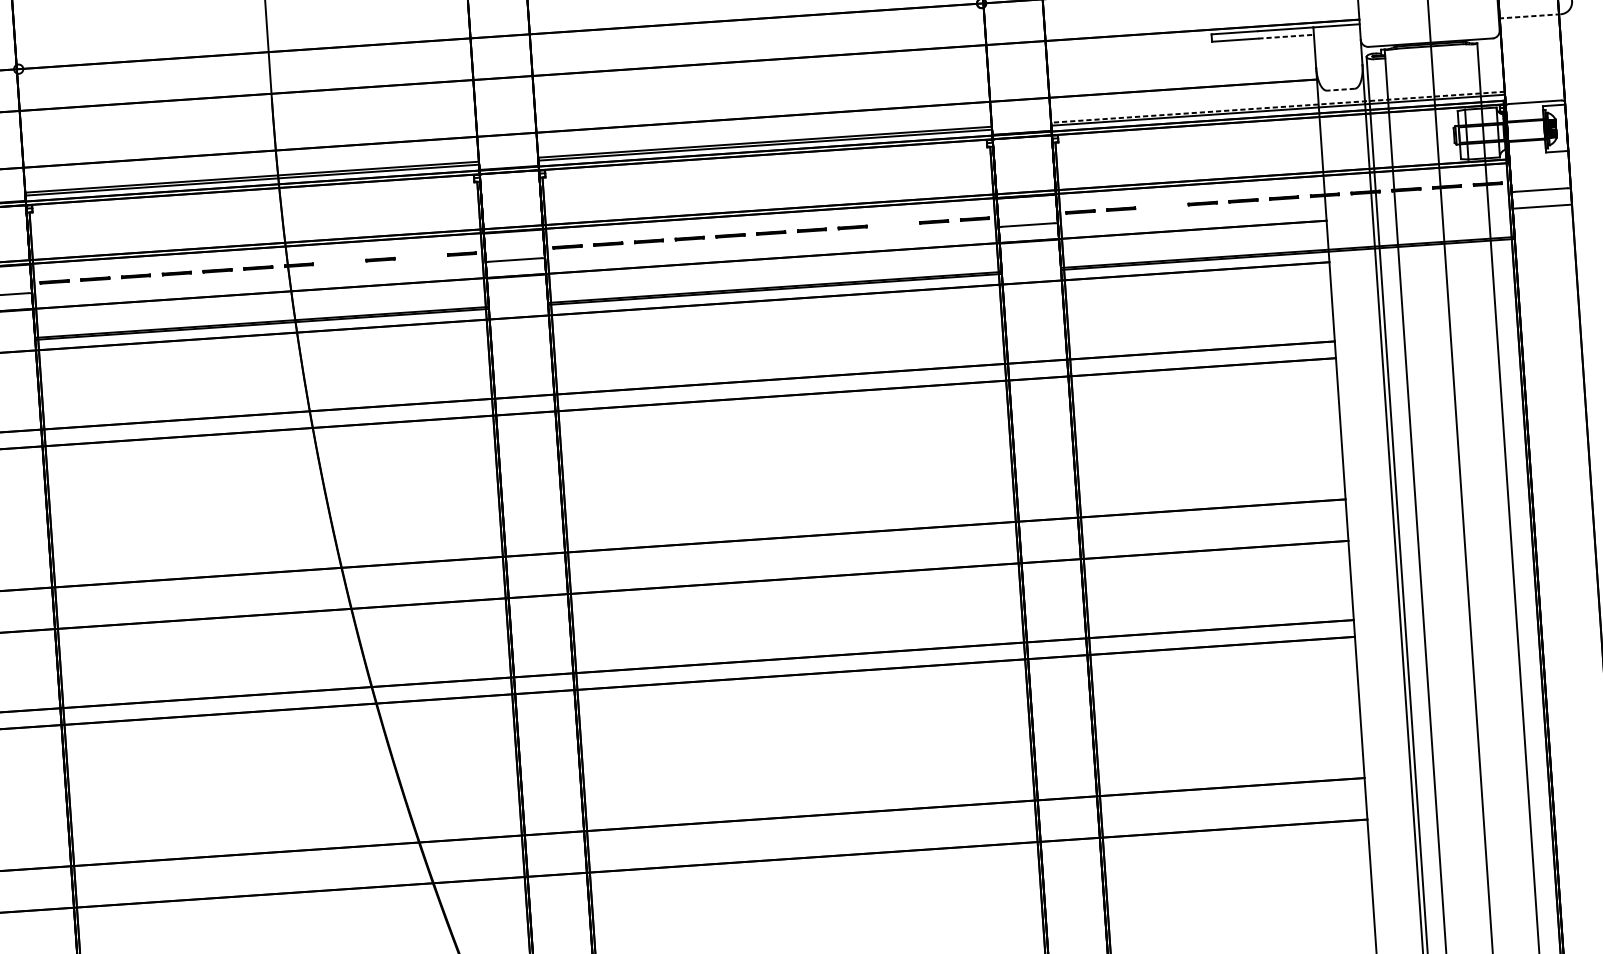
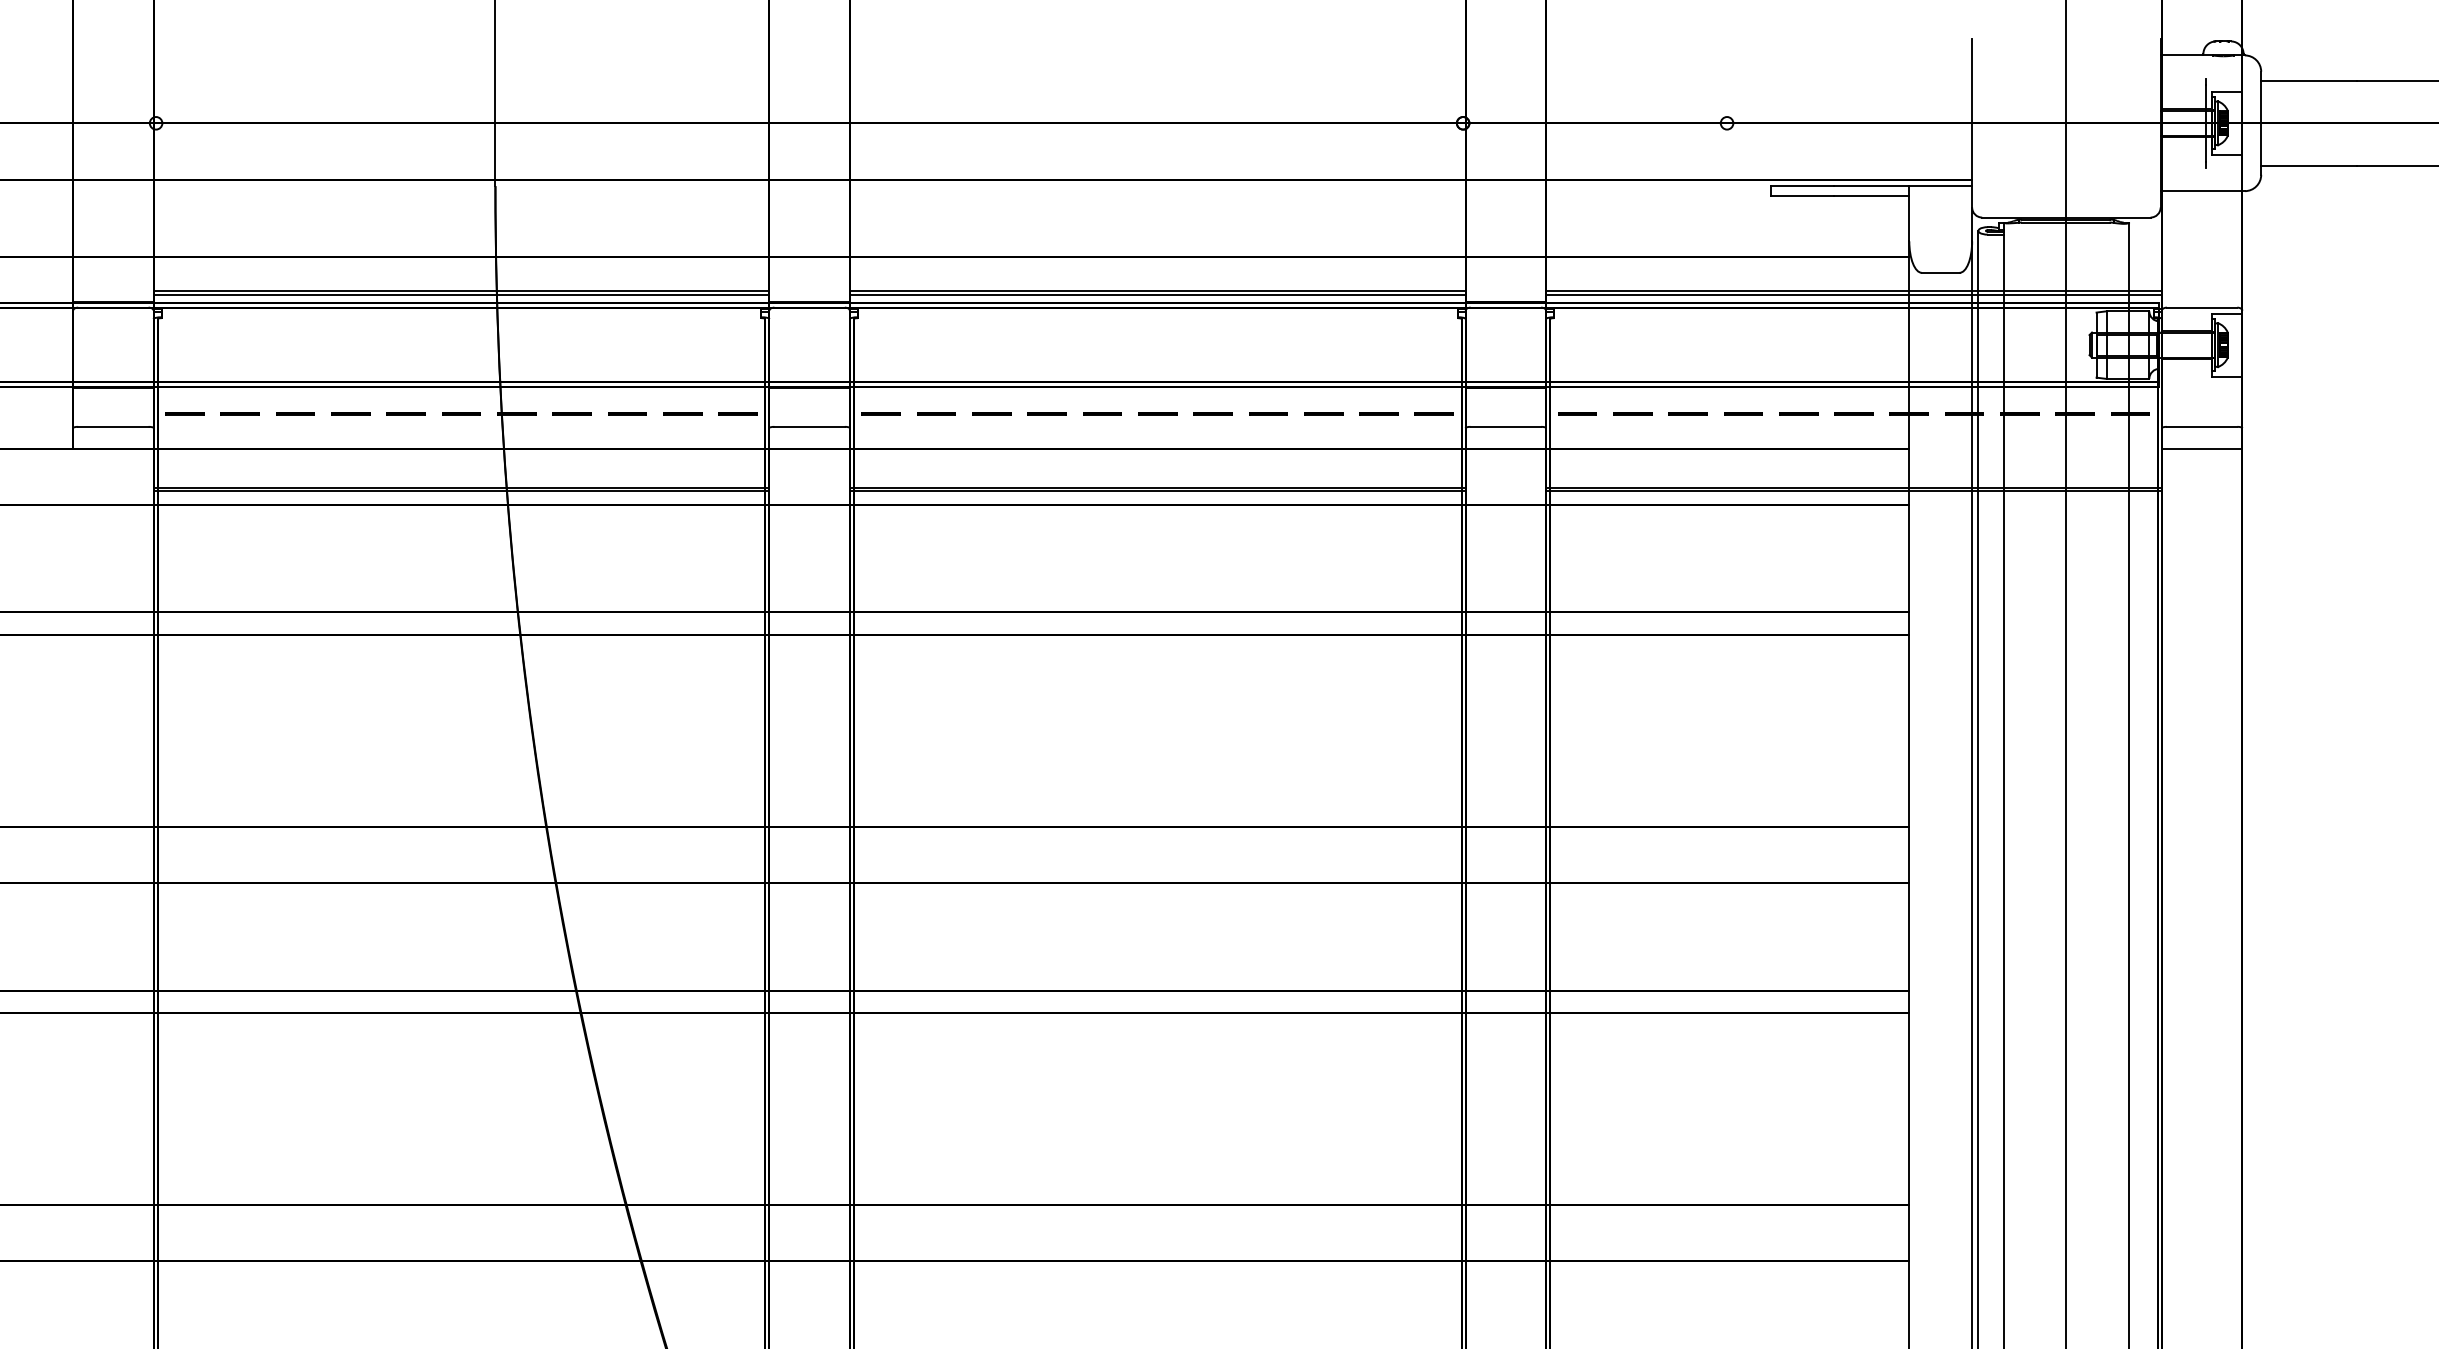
line: (1530, 16) -> (2203, 191), dashed -> solid
line: (1286, 36) -> (1871, 196), dashed -> solid
line: (1340, 89) -> (1940, 272), dashed -> solid
line: (1278, 107) -> (1854, 290), dashed -> solid
line: (1161, 206) -> (1687, 413), added
line: (893, 224) -> (1323, 413), added
line: (421, 256) -> (682, 413), added
line: (339, 262) -> (571, 413), added

